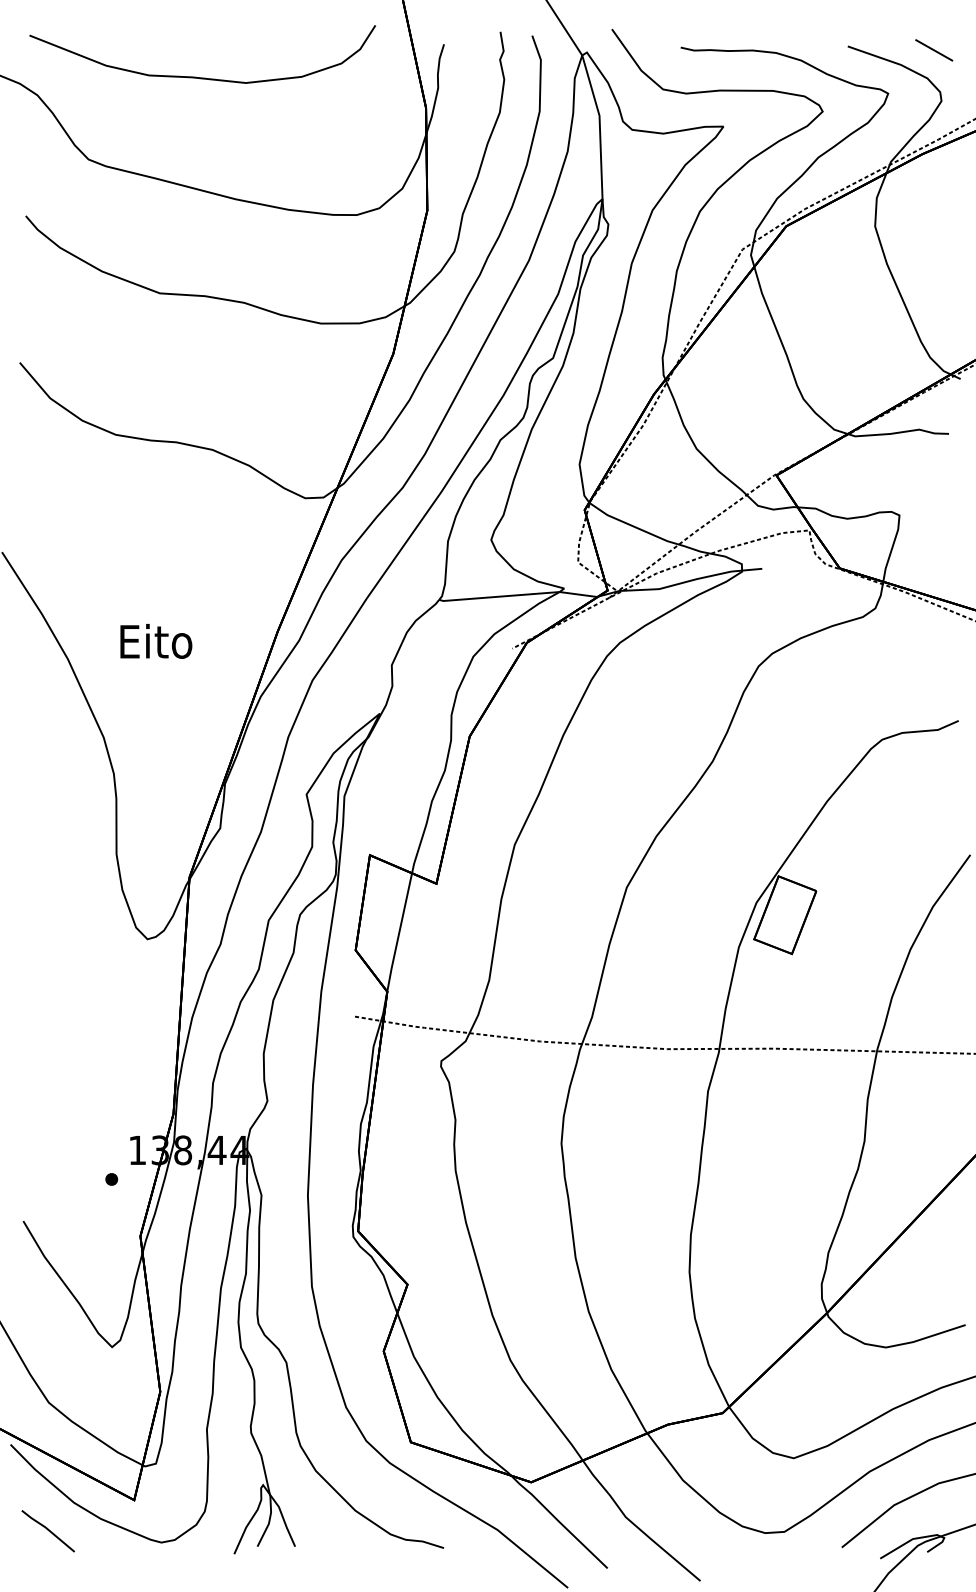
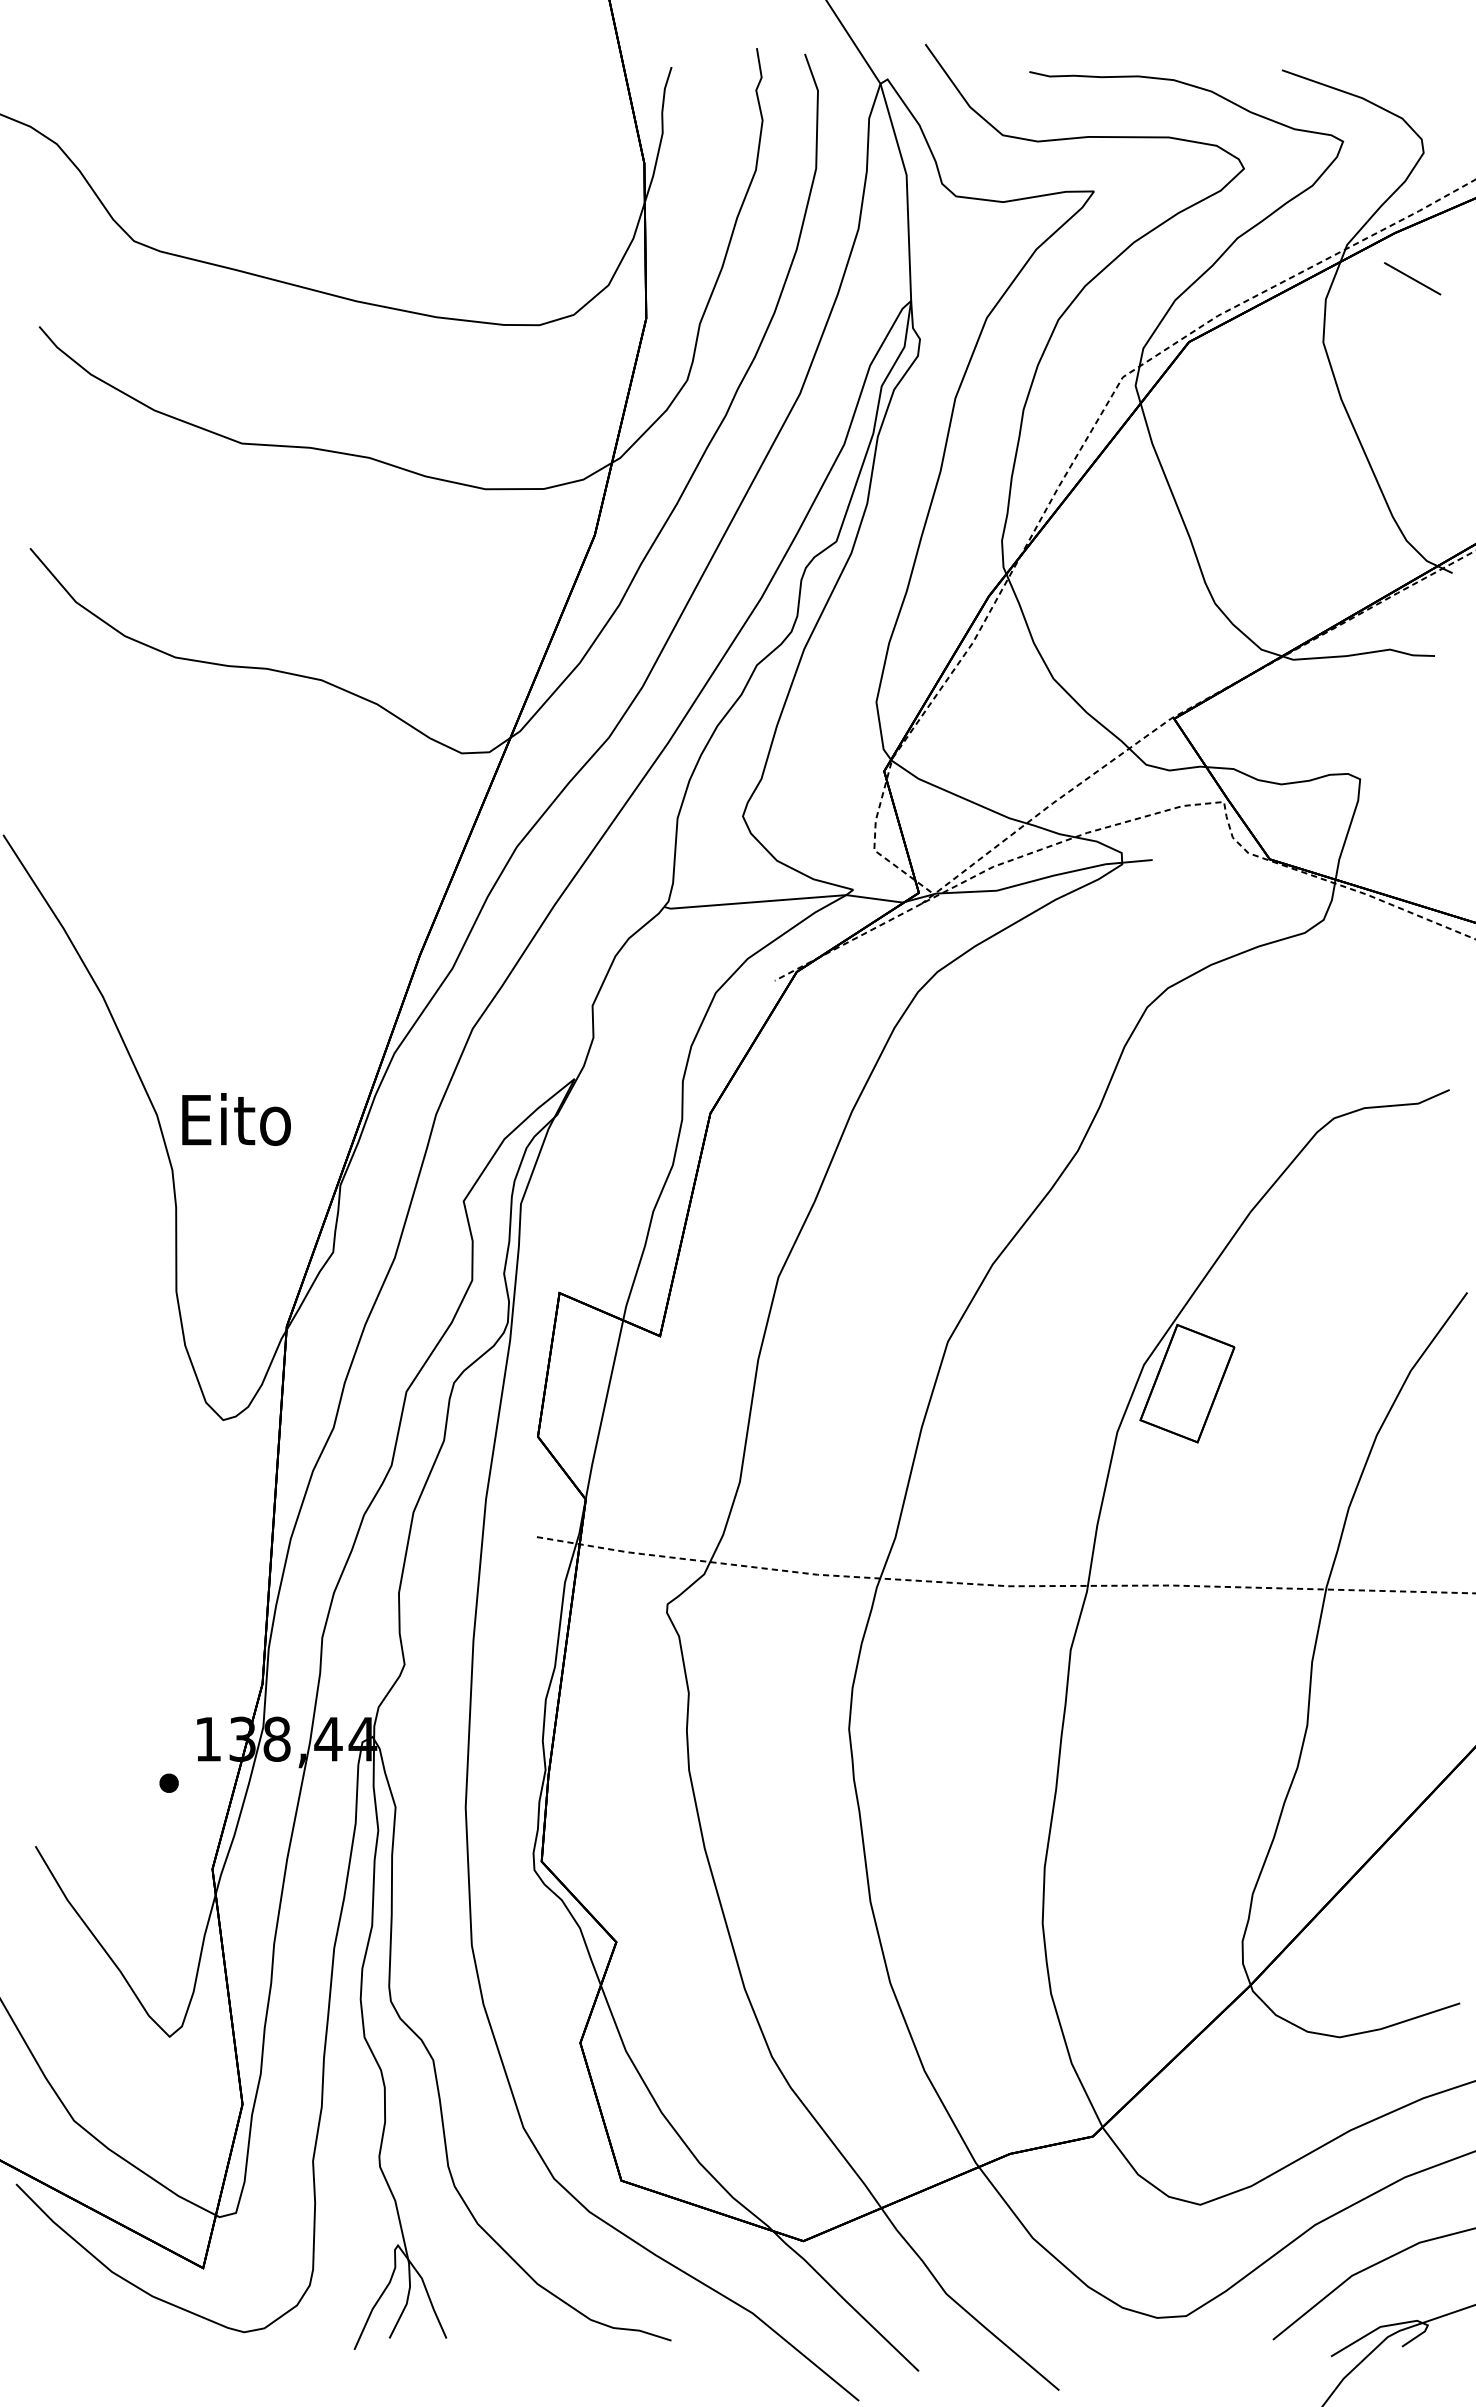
line: (934, 50) -> (1413, 278), moved
curve: (196, 76) -> (297, 115), removed
text: (156, 641) -> (236, 1119), moved
line: (47, 1530) -> (72, 2313), removed

